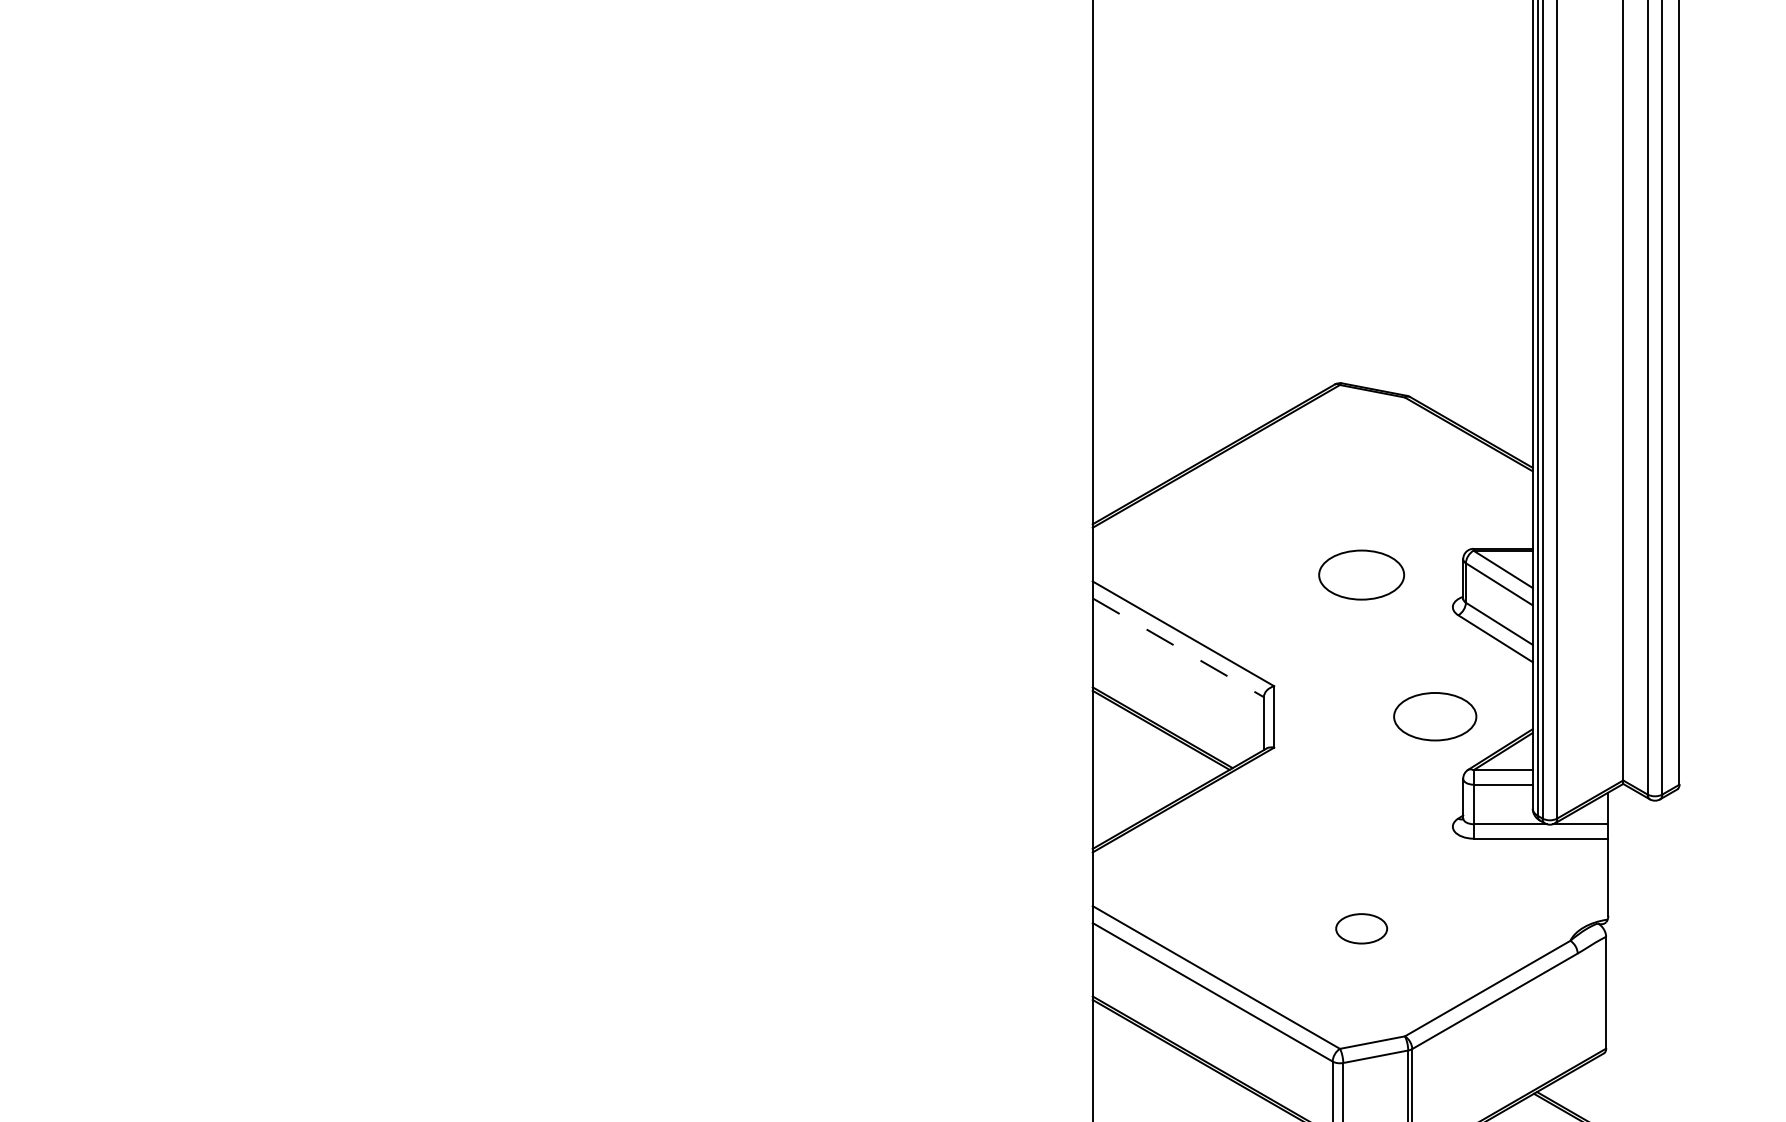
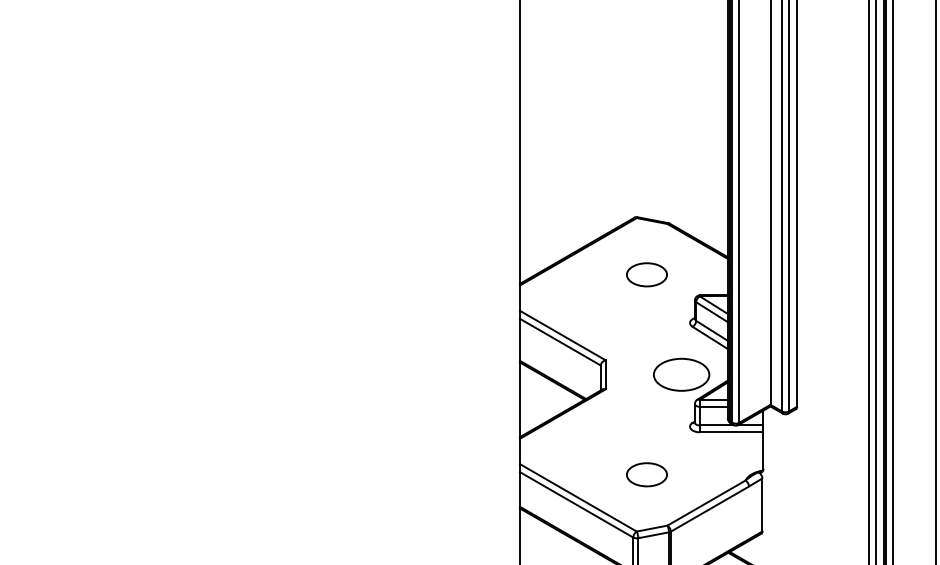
part: (1360, 574) -> (646, 274), moved
line: (1178, 648) -> (560, 342), dashed -> solid
part: (1434, 716) -> (681, 374), size x1.43
part: (1360, 928) -> (646, 474), size x1.67

